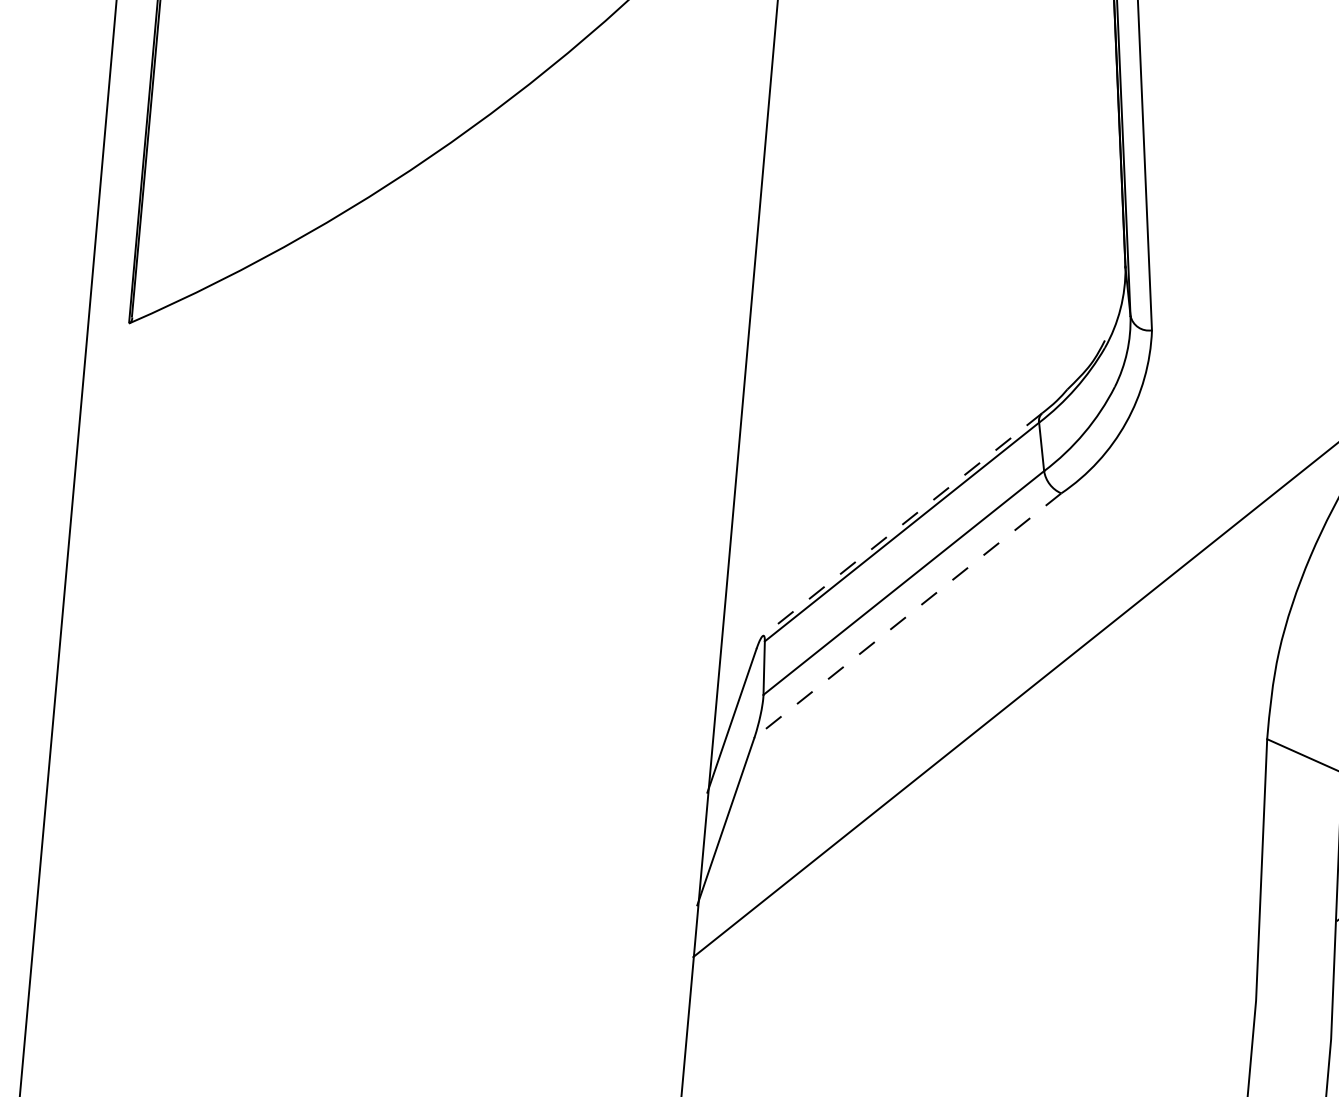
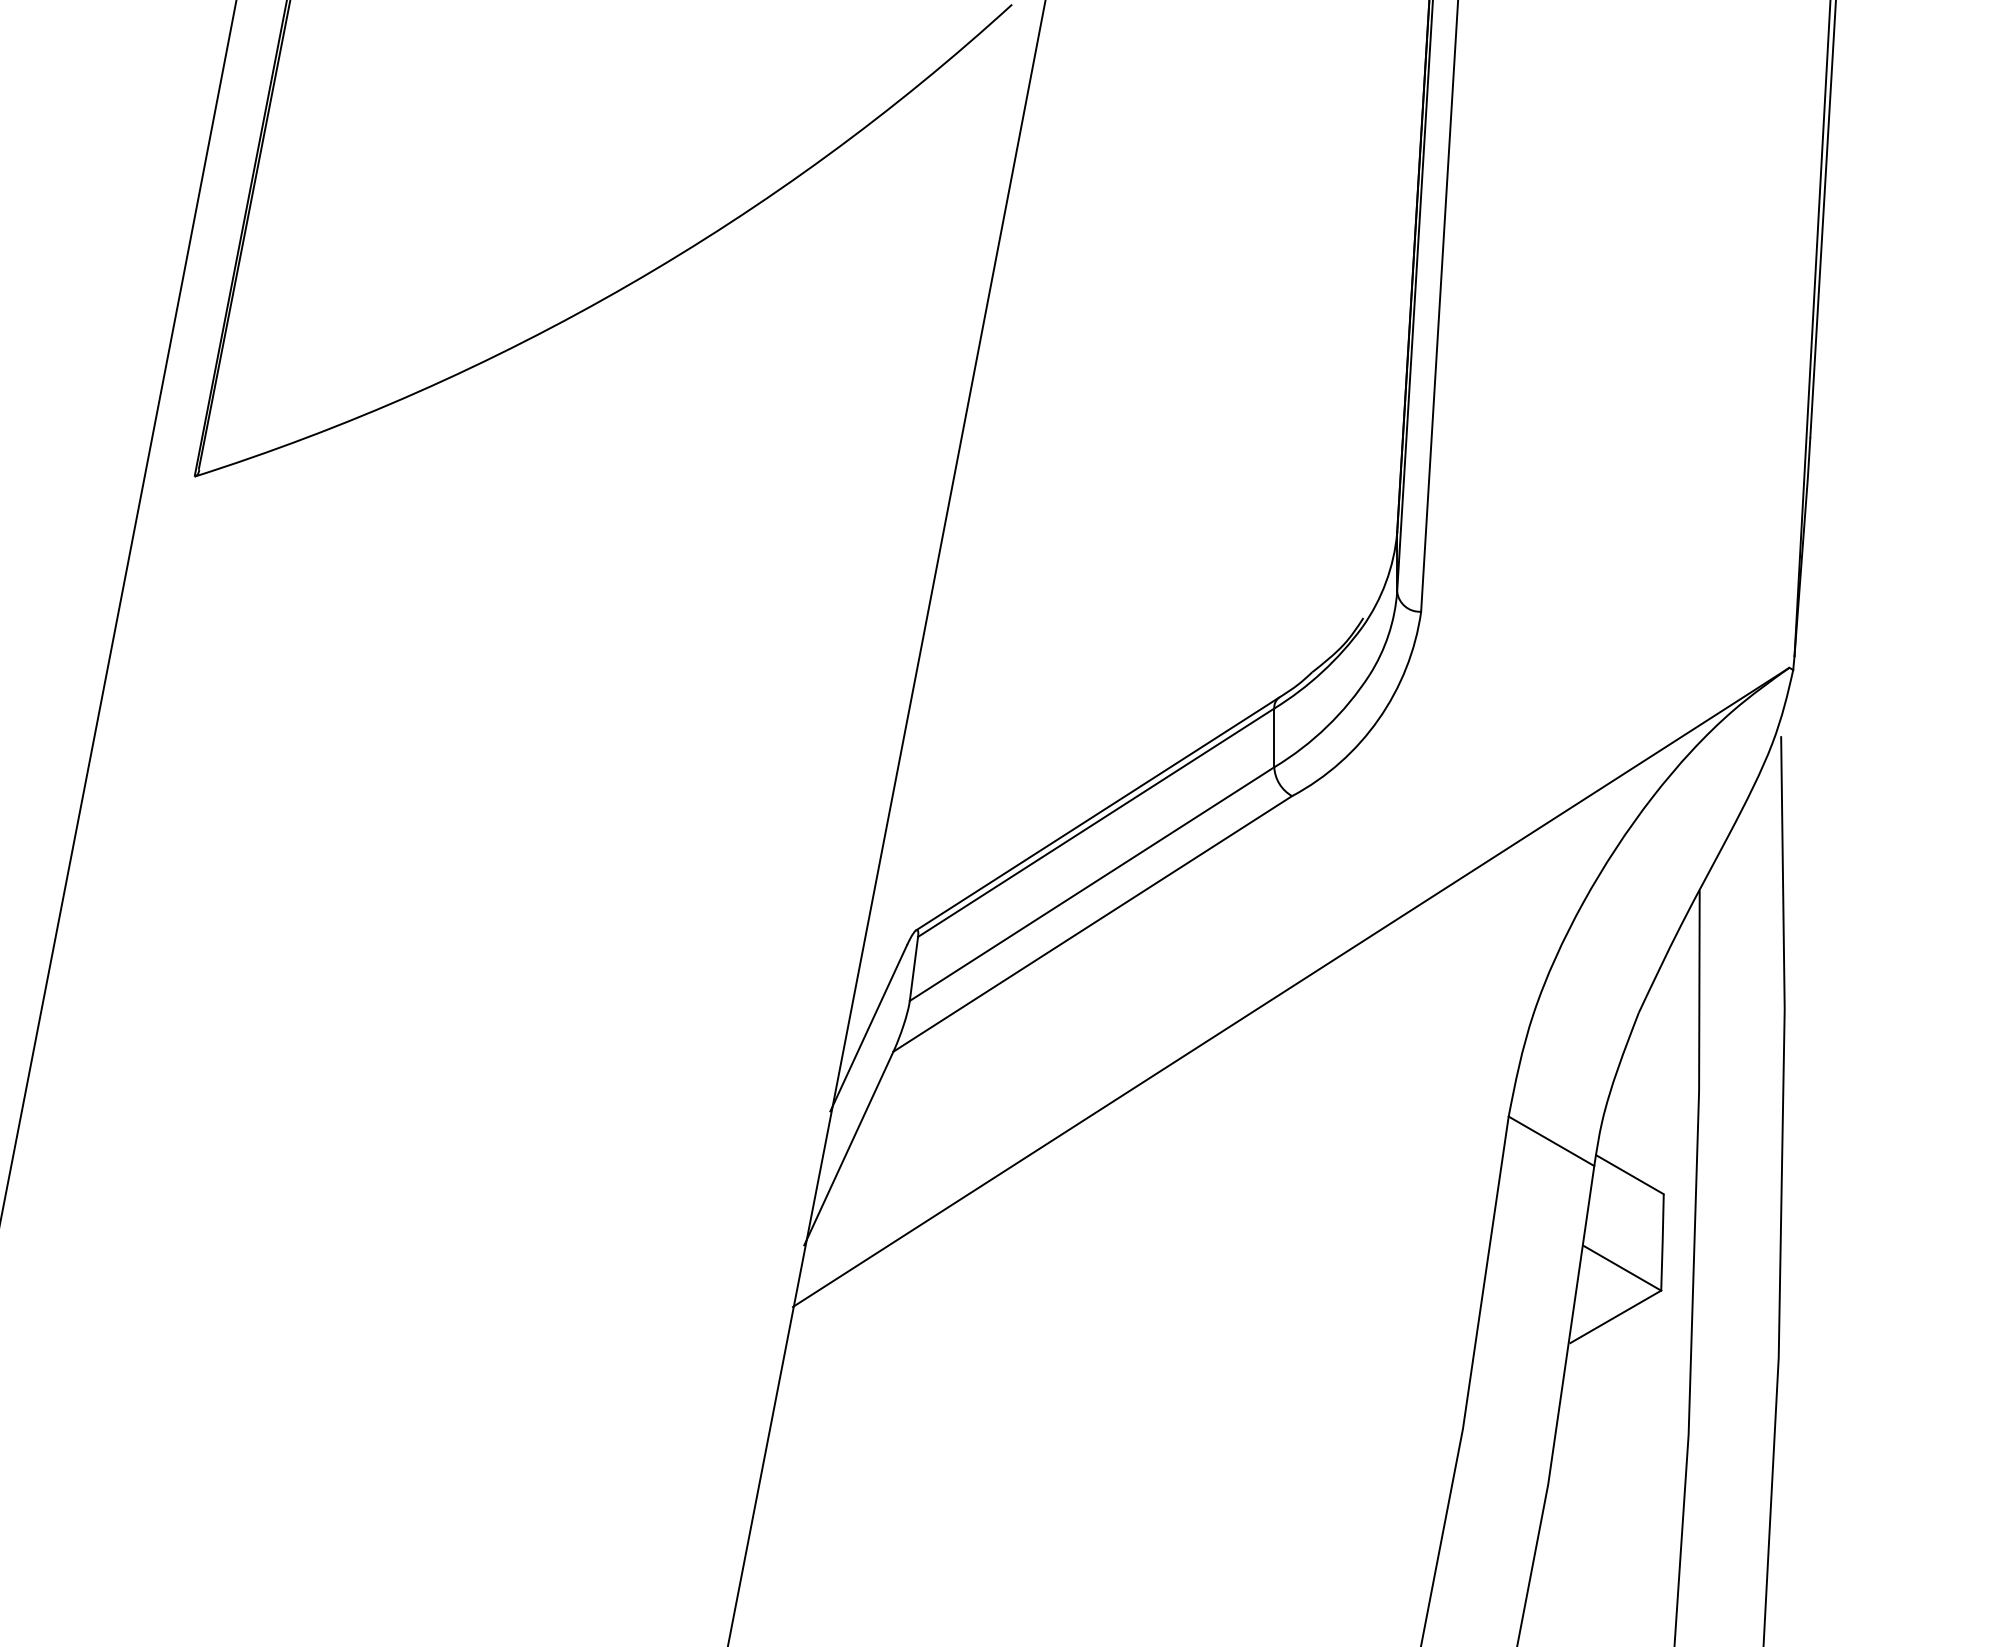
line: (902, 525) -> (1097, 814), dashed -> solid
line: (907, 615) -> (1092, 923), dashed -> solid

